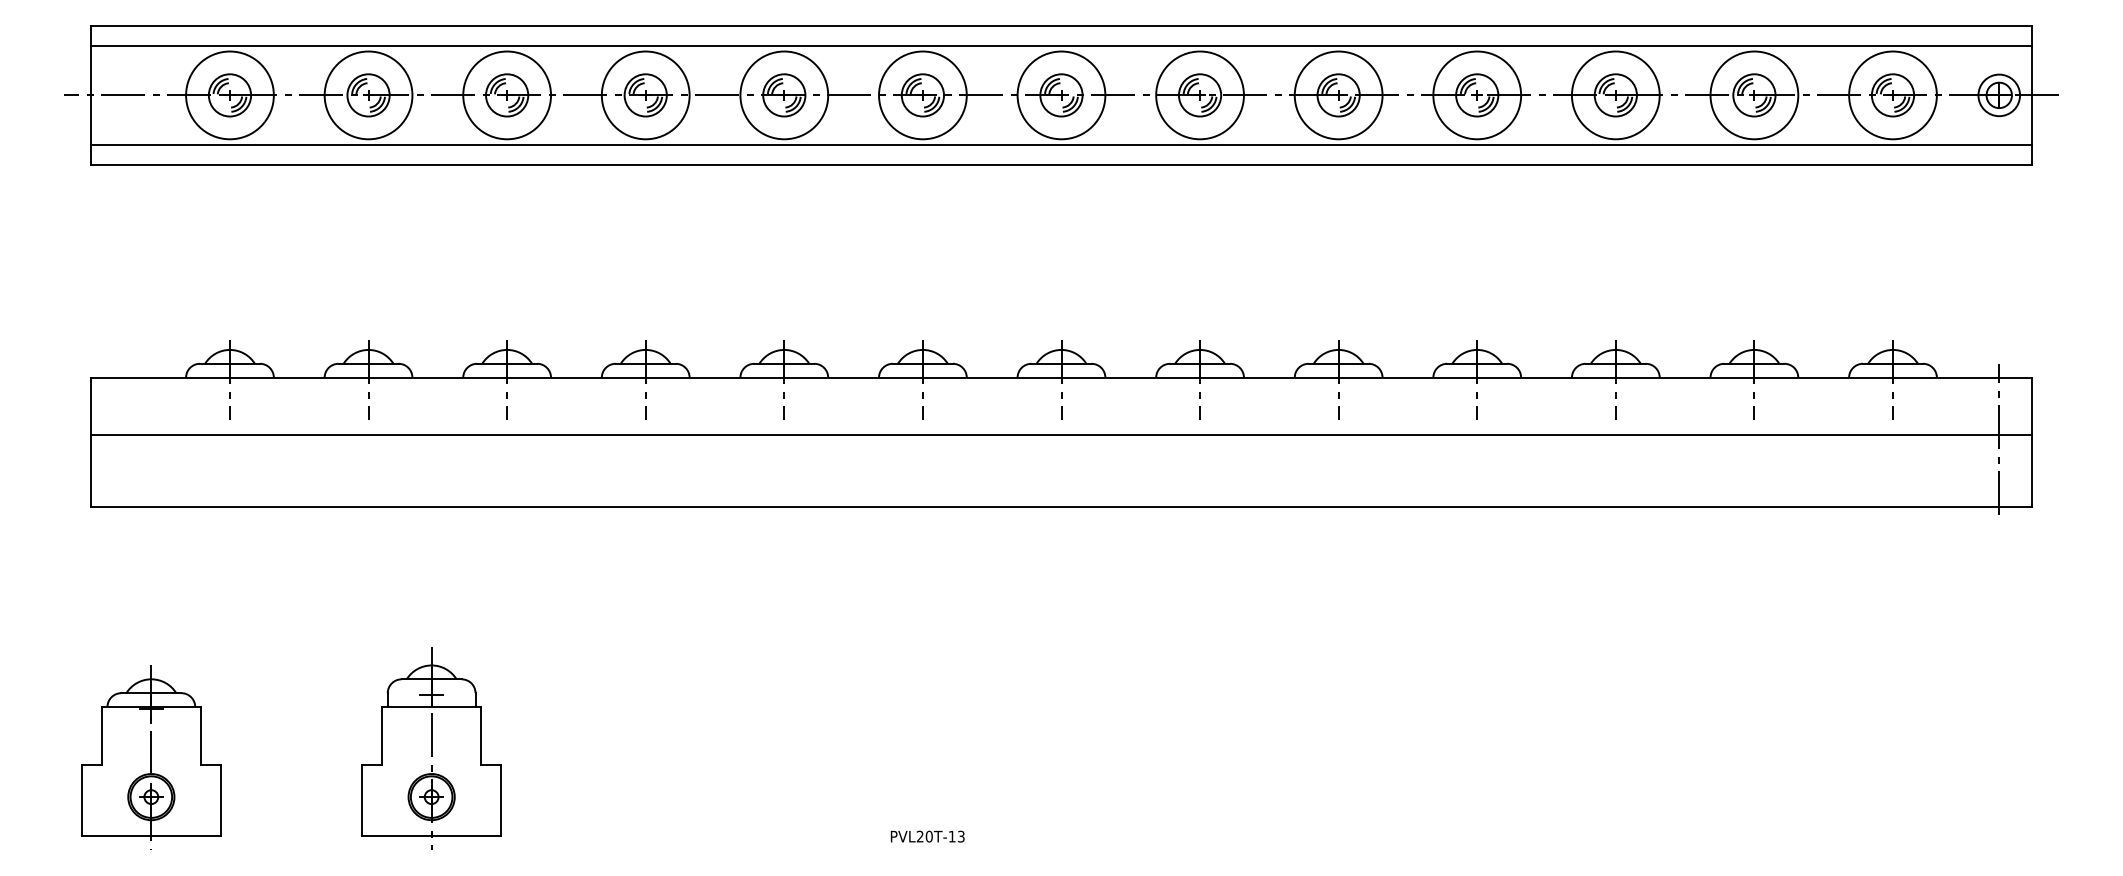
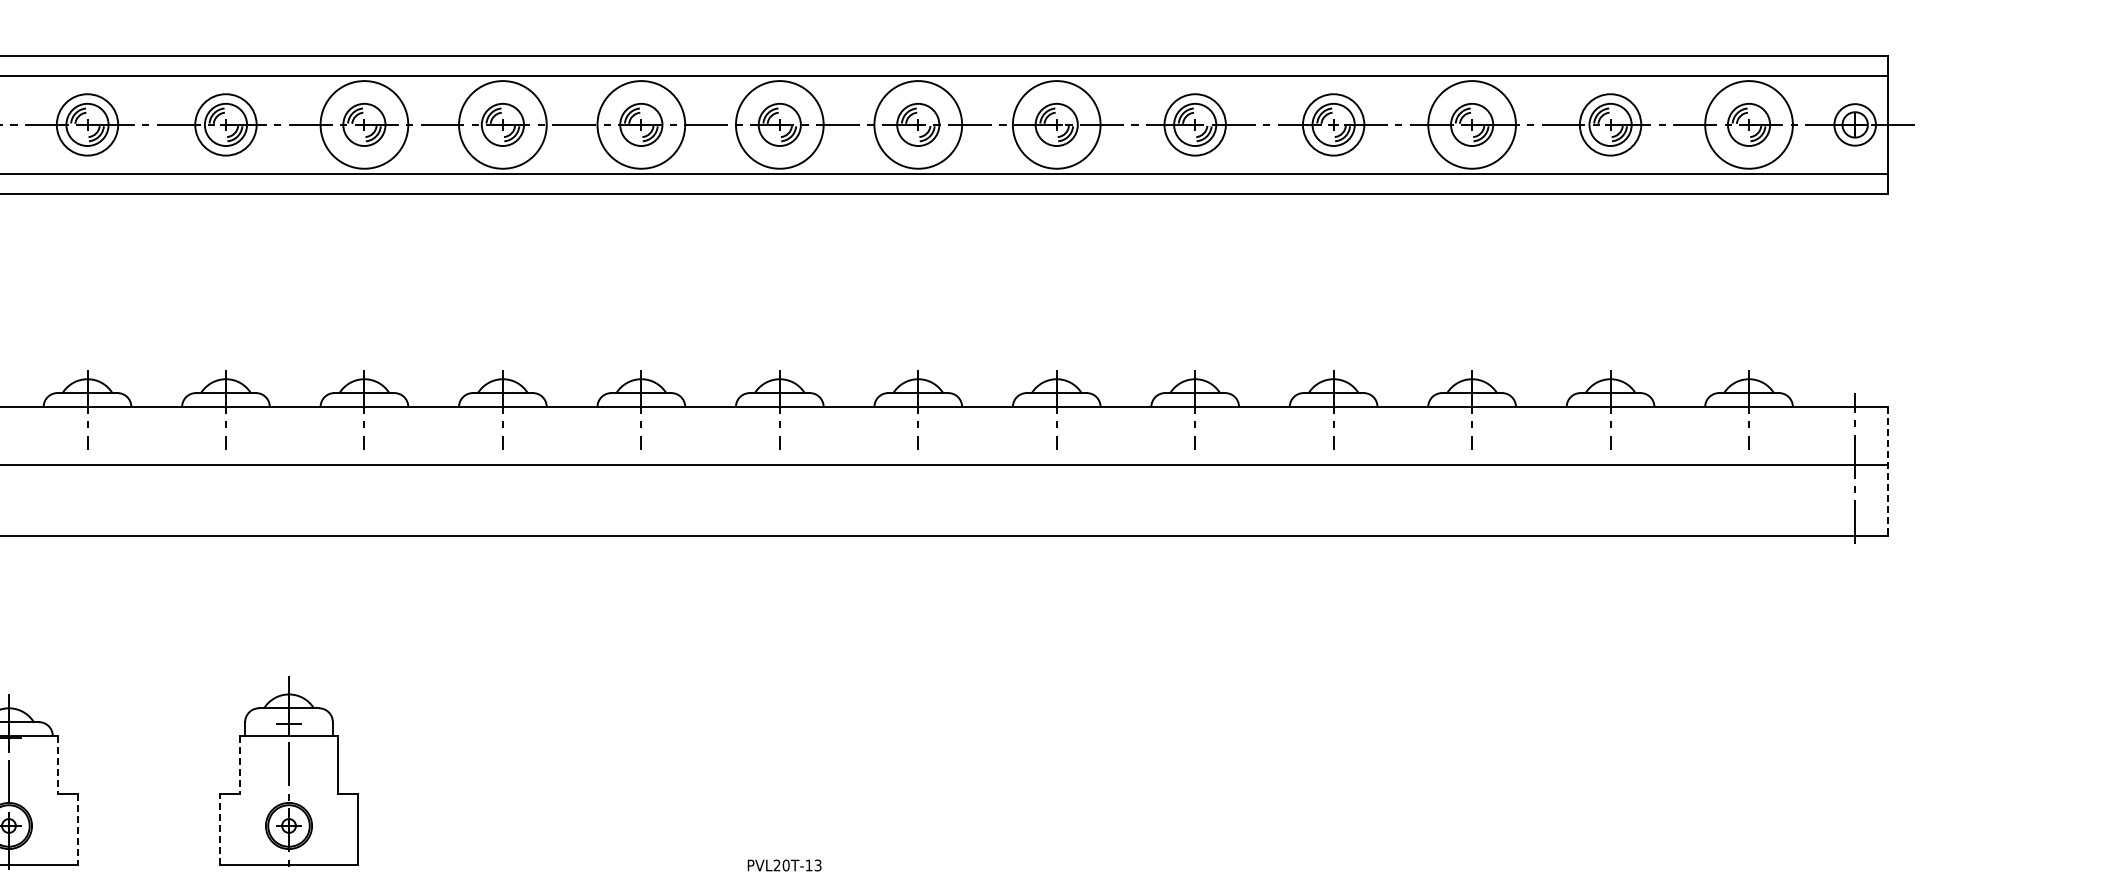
circle: (229, 95) -> (87, 125), size x0.7
circle: (368, 95) -> (225, 125), size x0.7
circle: (1338, 95) -> (1195, 125), size x0.7
circle: (1477, 95) -> (1333, 125), size x0.7
circle: (1754, 95) -> (1610, 125), size x0.7
line: (2031, 442) -> (1887, 471), solid -> dashed
line: (200, 735) -> (58, 764), solid -> dashed
line: (382, 735) -> (239, 764), solid -> dashed
line: (220, 800) -> (78, 829), solid -> dashed
line: (362, 800) -> (219, 829), solid -> dashed

